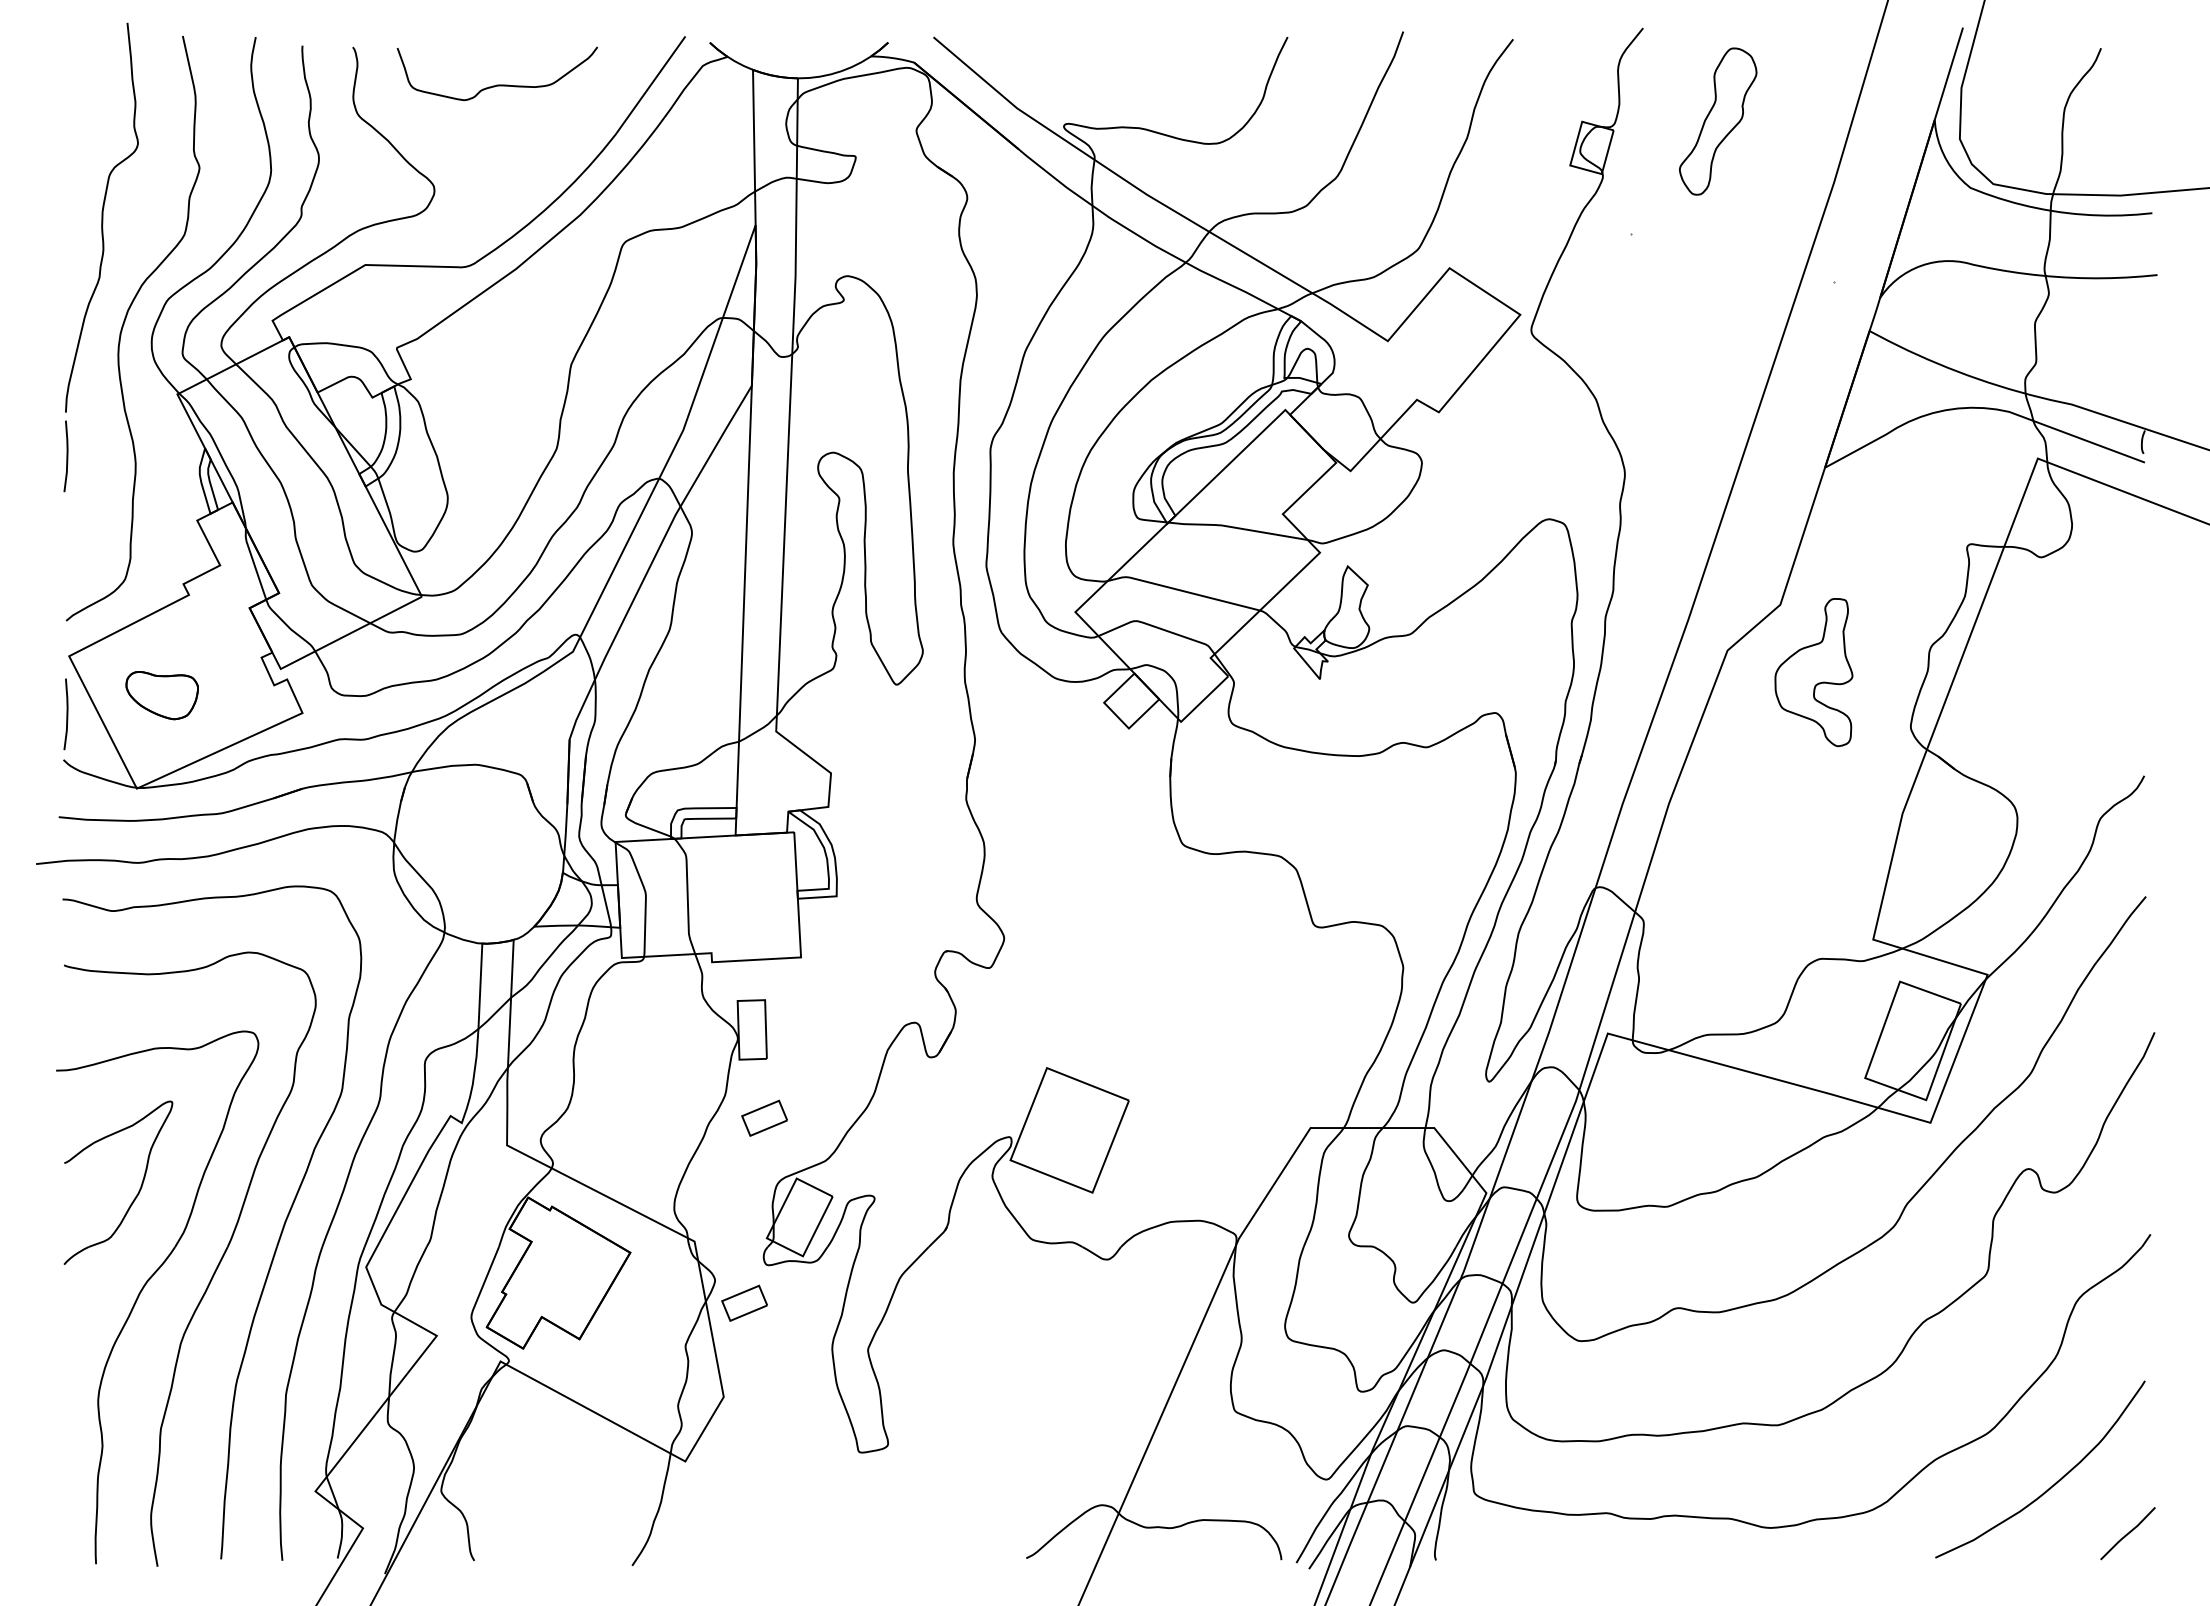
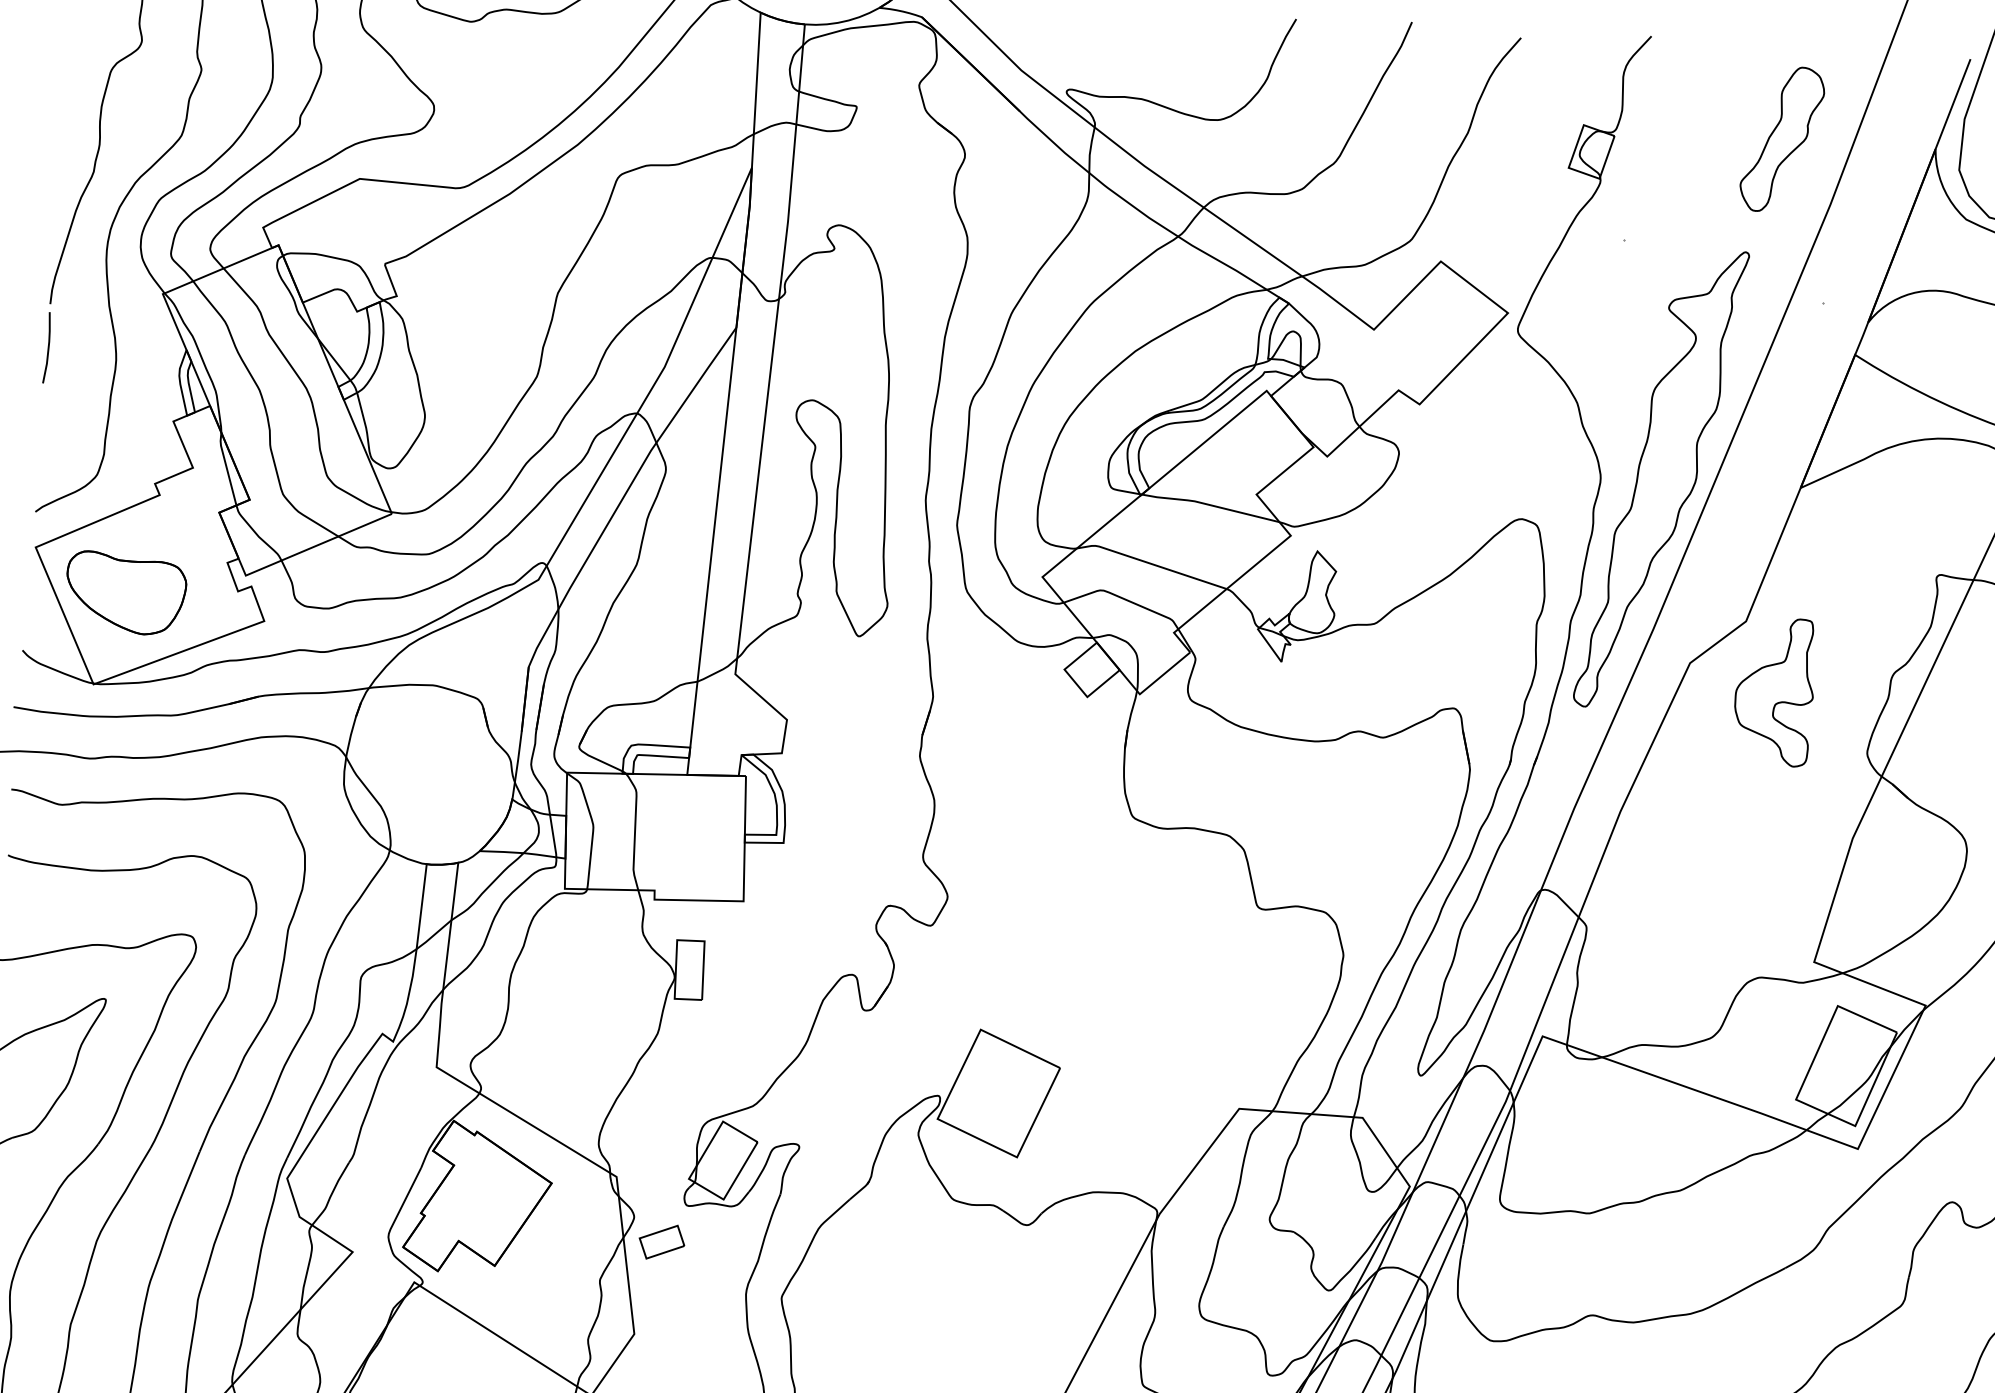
part: (1718, 121) -> (1782, 139), moved
part: (1685, 468) -> (1661, 478), added
part: (161, 695) -> (124, 593), size x1.67
line: (66, 714) -> (28, 605), removed
part: (764, 1117) -> (695, 1058), removed

